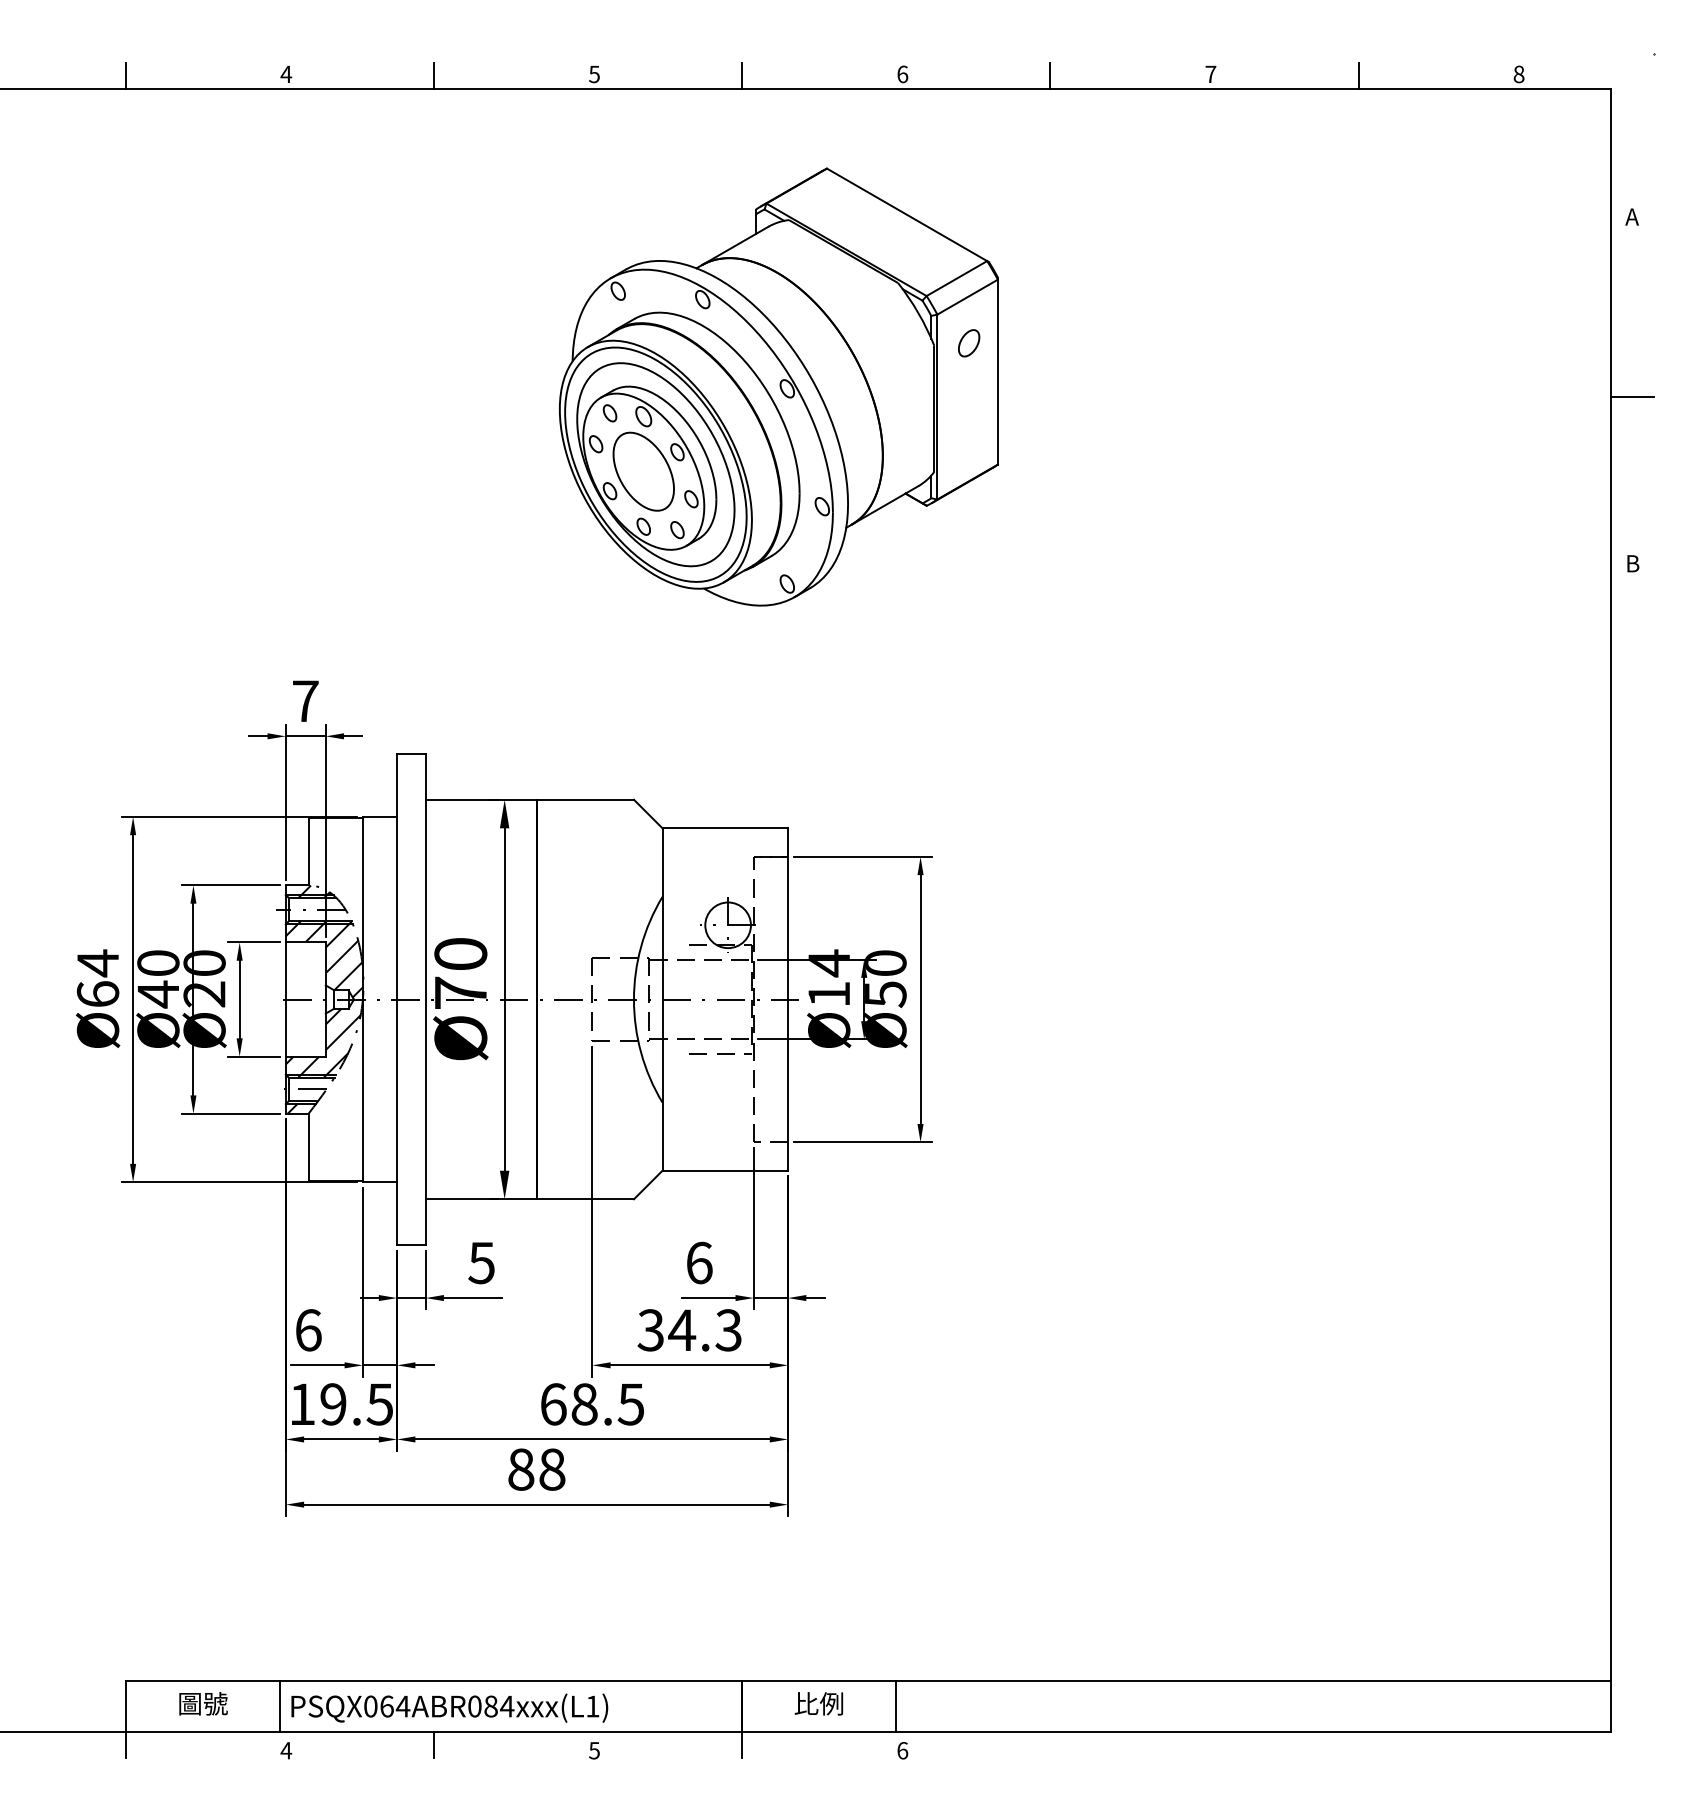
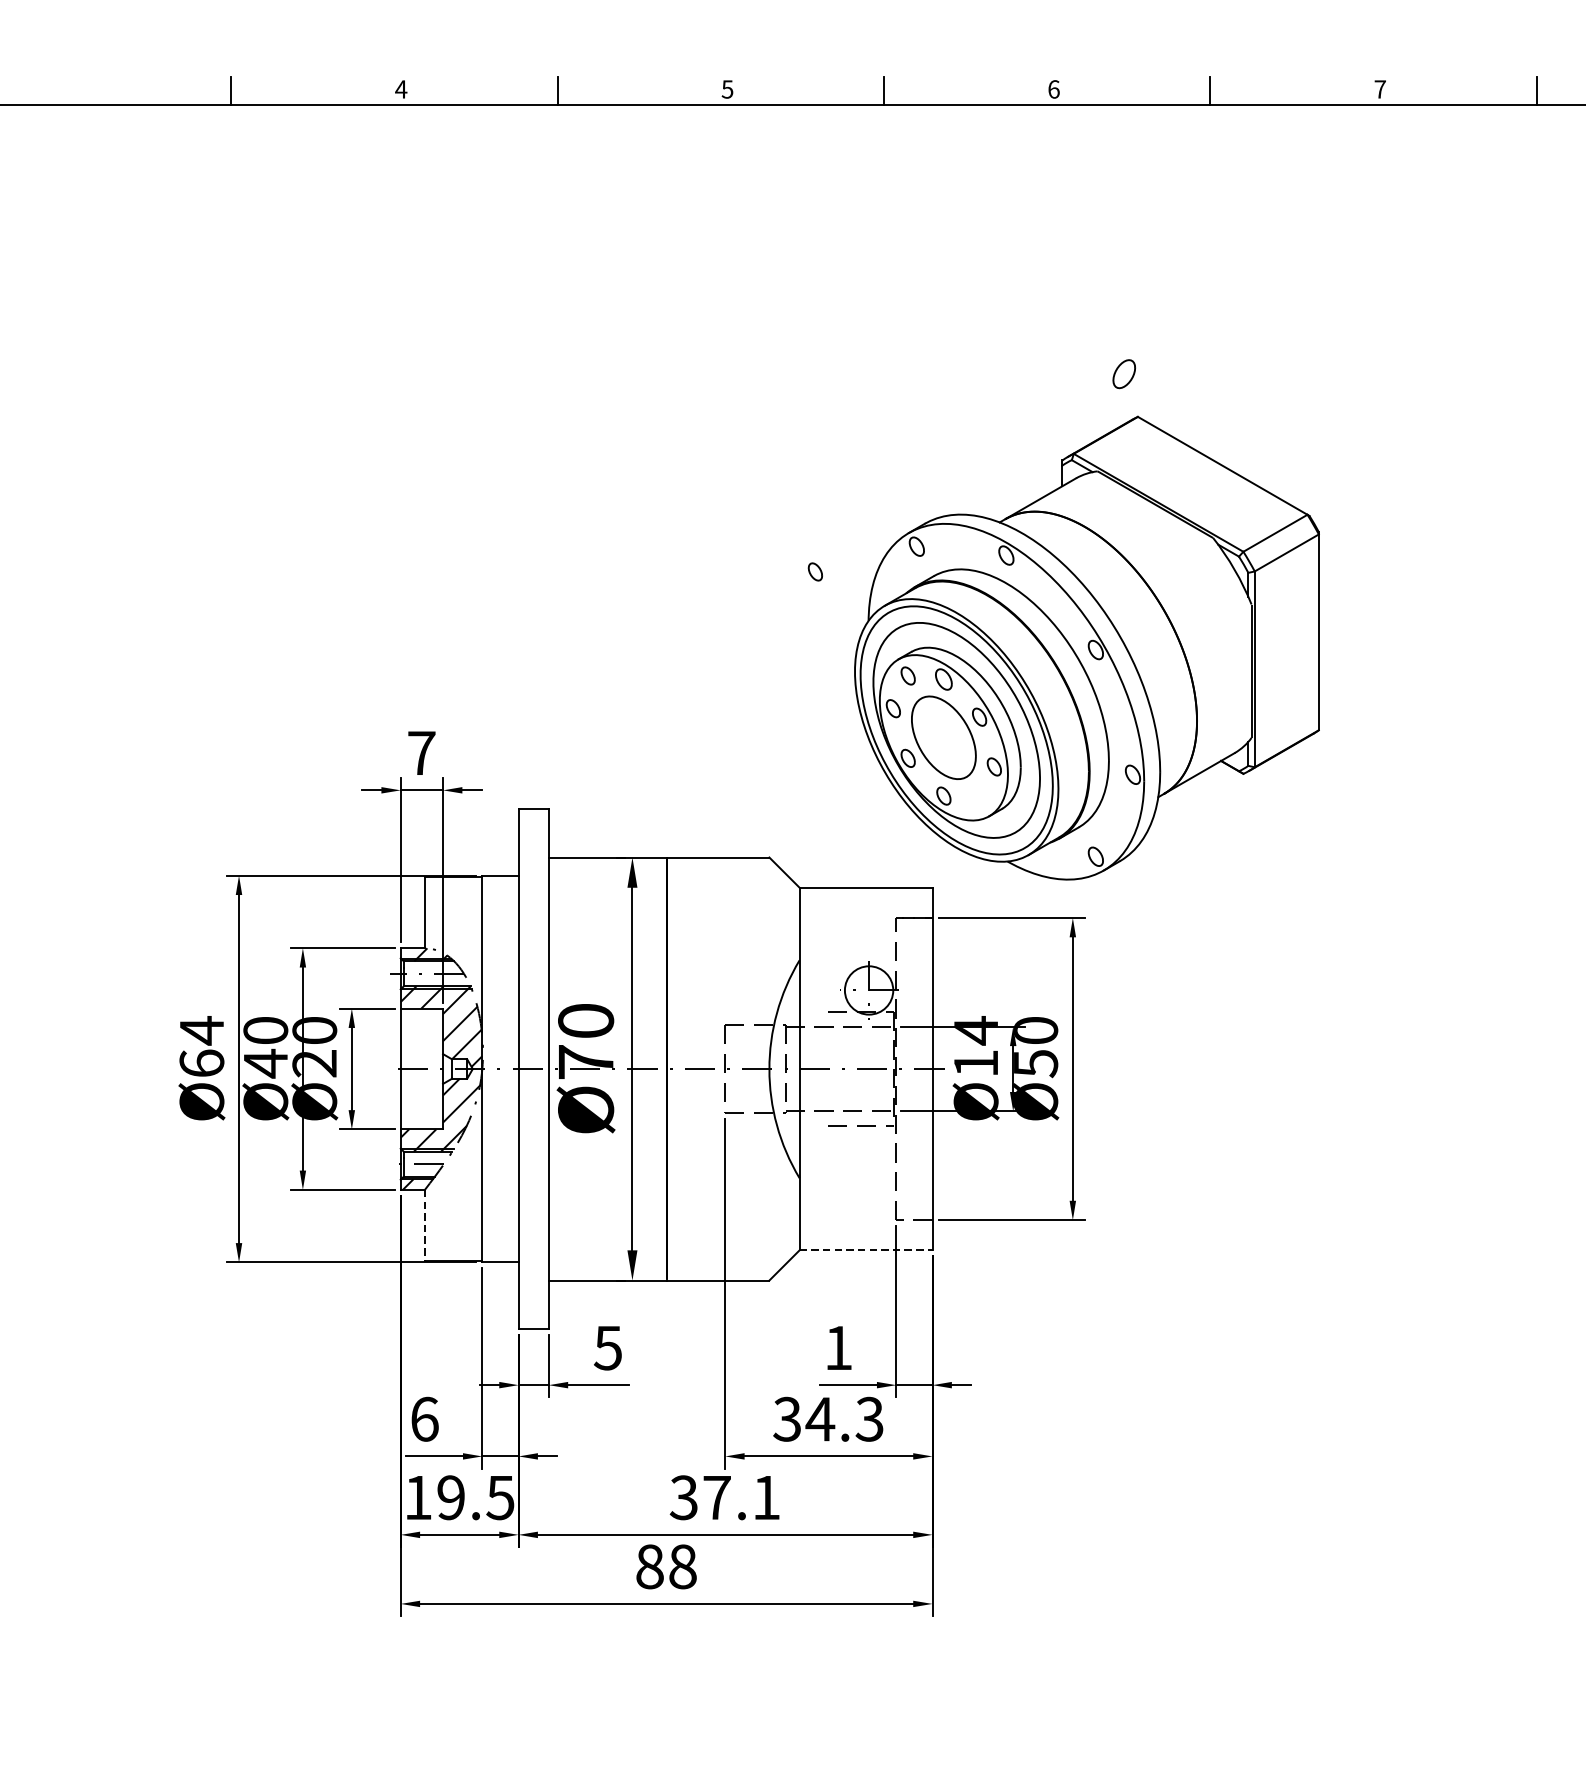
part: (778, 386) -> (1086, 647), moved
line: (308, 1147) -> (424, 1225), solid -> dashed
line: (725, 1170) -> (866, 1250), solid -> dashed
text: (699, 1262) -> (838, 1347), 6 -> 1
text: (591, 1404) -> (724, 1497), 68.5 -> 37.1

